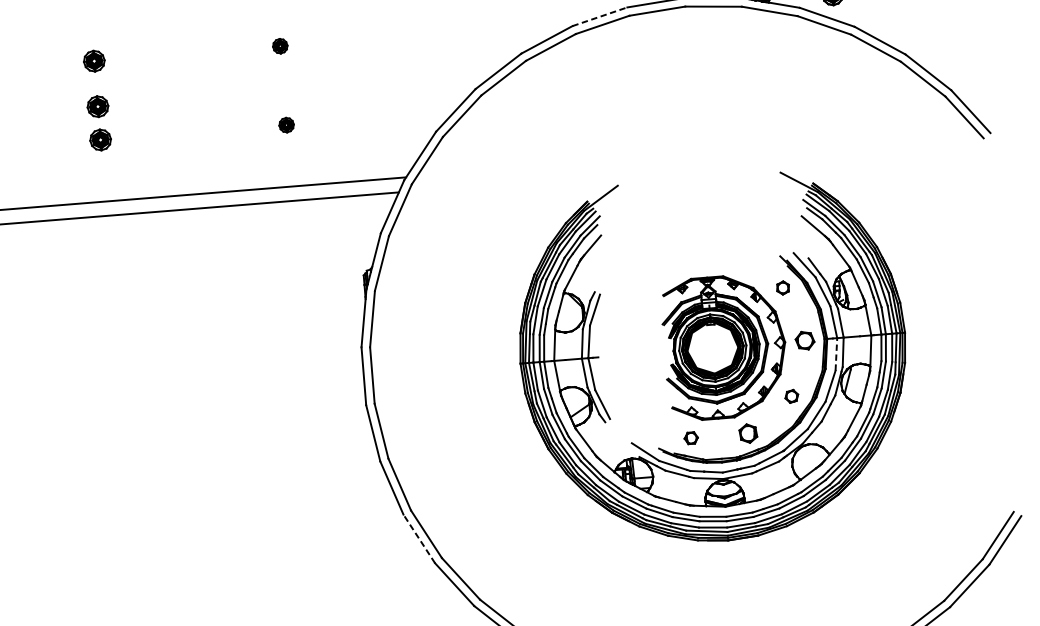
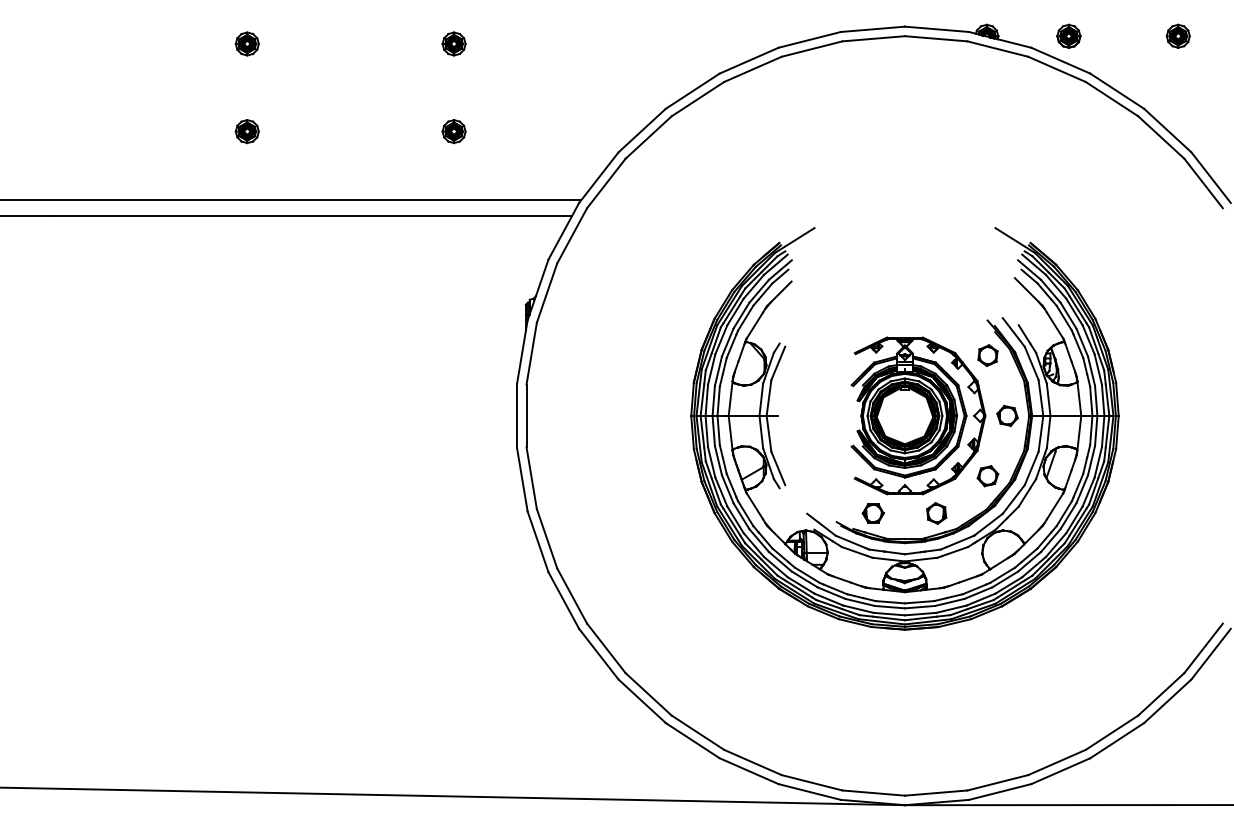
line: (600, 16) -> (810, 39), dashed -> solid
part: (279, 45) -> (453, 43), size x1.43
part: (97, 106) -> (246, 94), removed
part: (286, 124) -> (453, 131), size x1.43
part: (782, 287) -> (987, 355), size x1.43
line: (836, 354) -> (1041, 433), dashed -> solid
part: (791, 396) -> (987, 476), size x1.43
part: (690, 438) -> (872, 513), size x1.43
line: (418, 538) -> (563, 600), dashed -> solid

